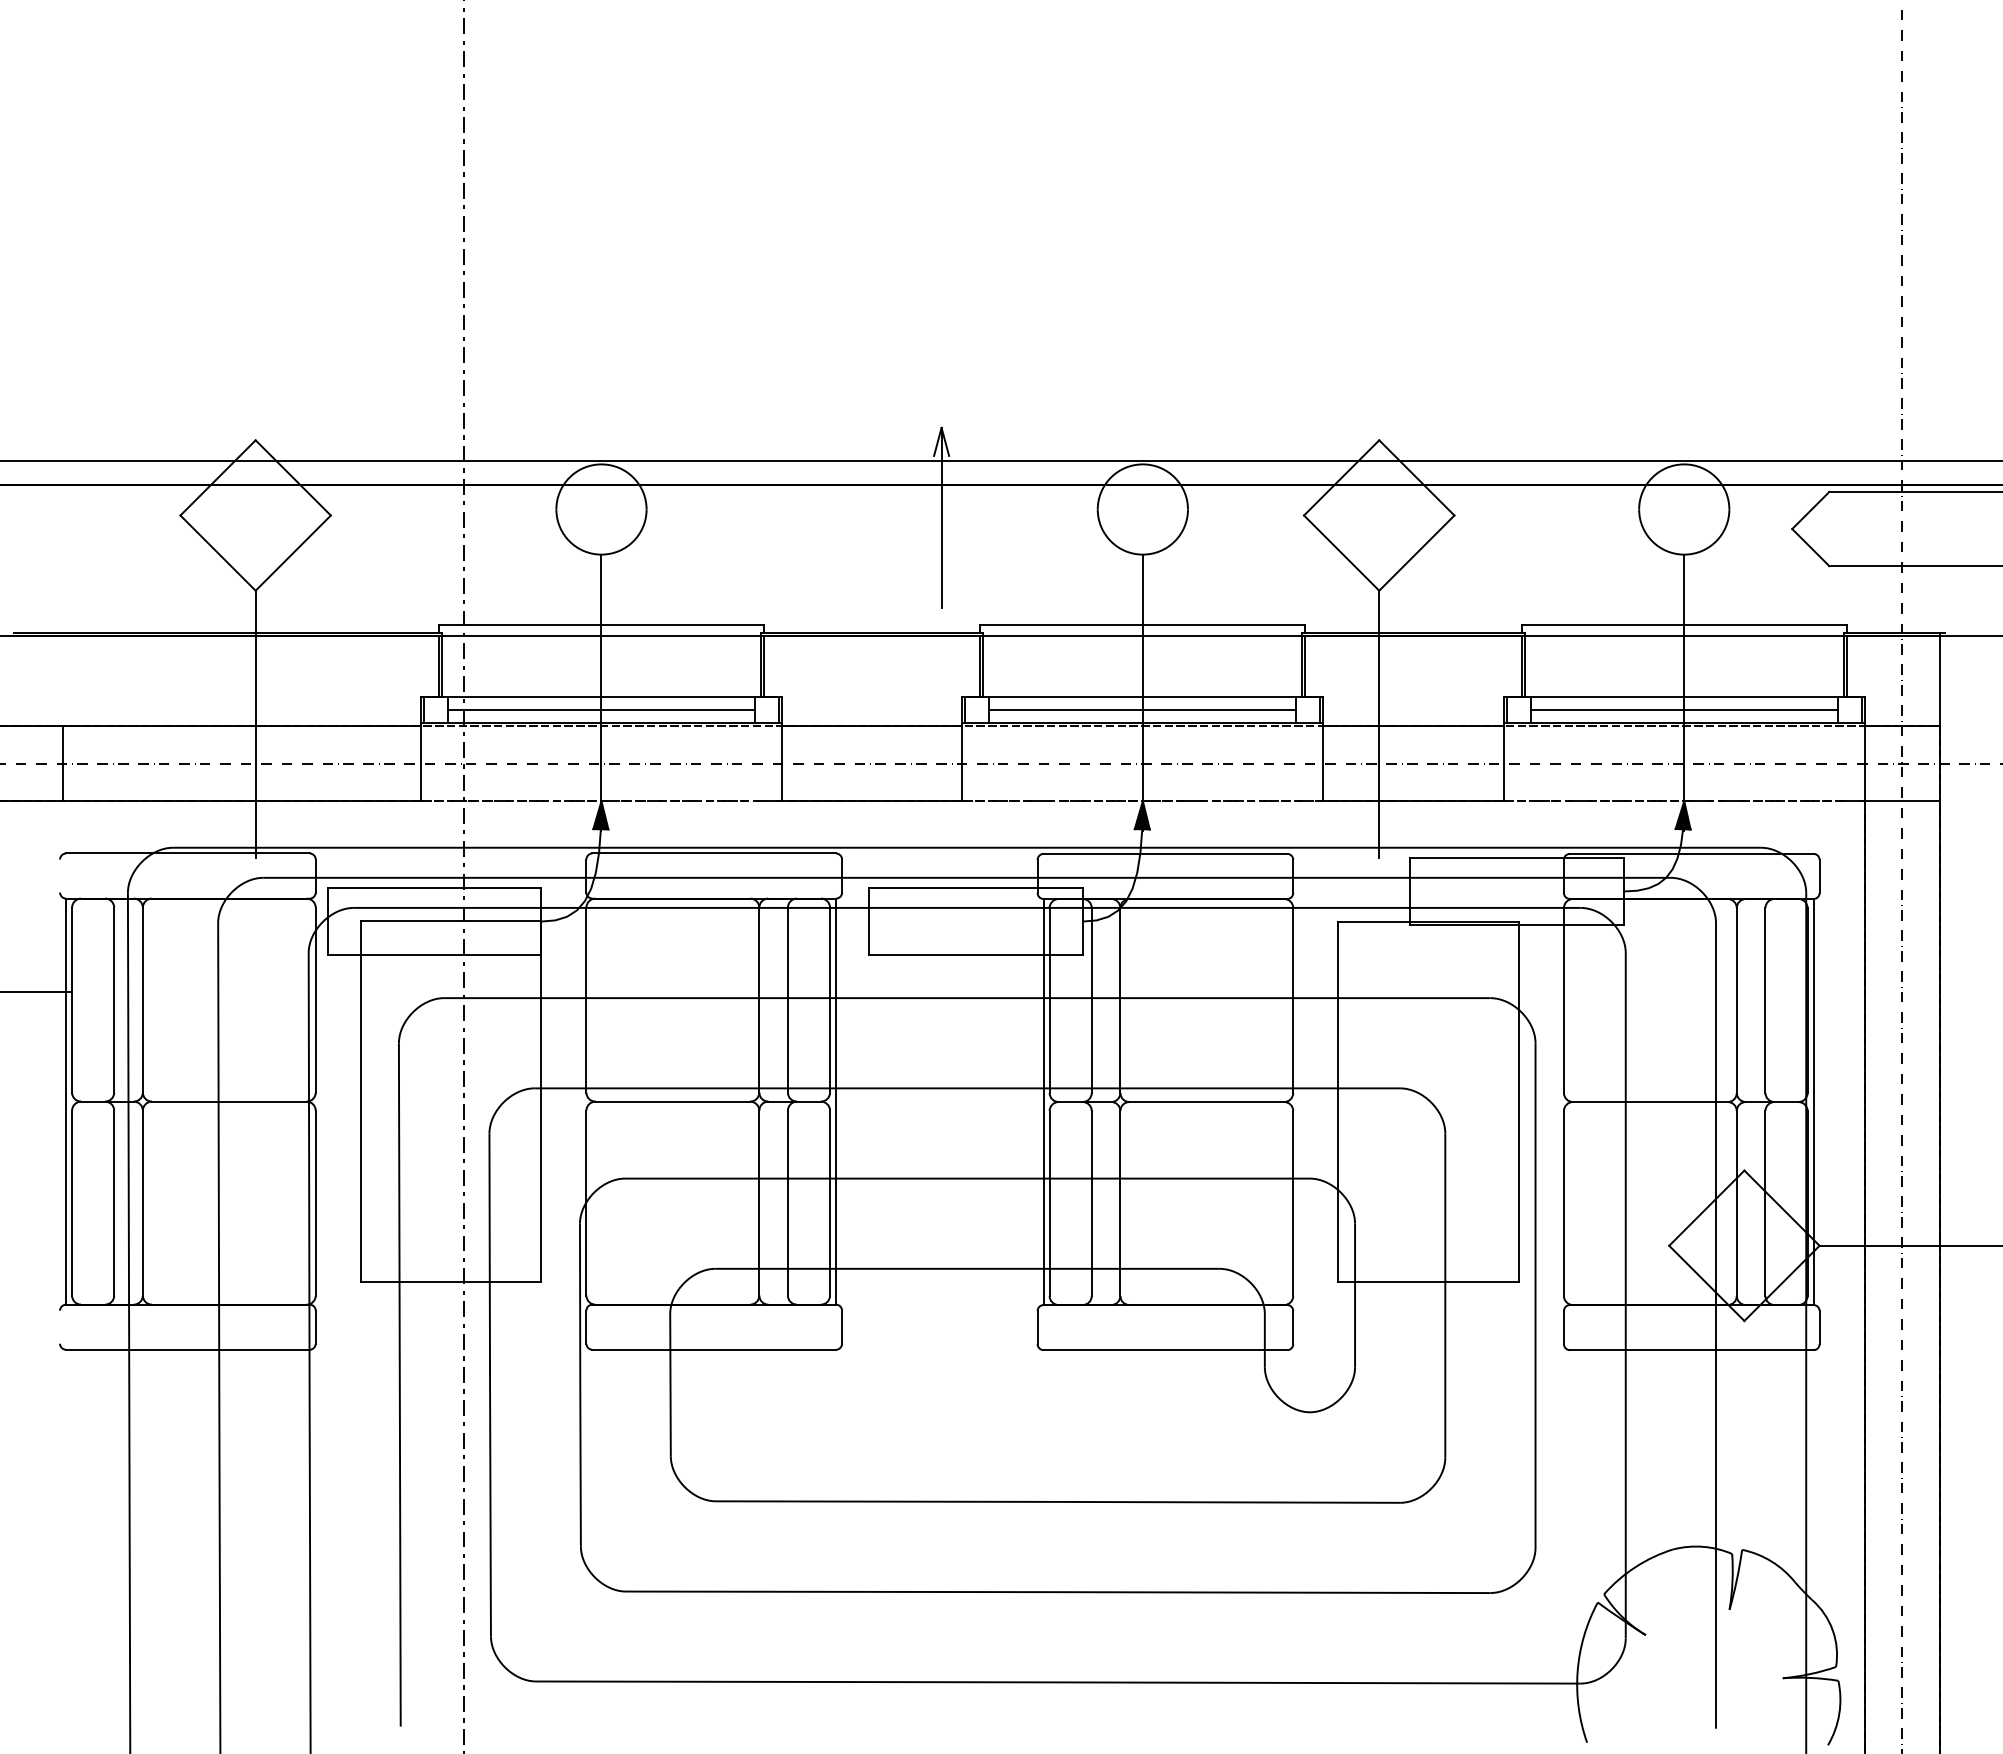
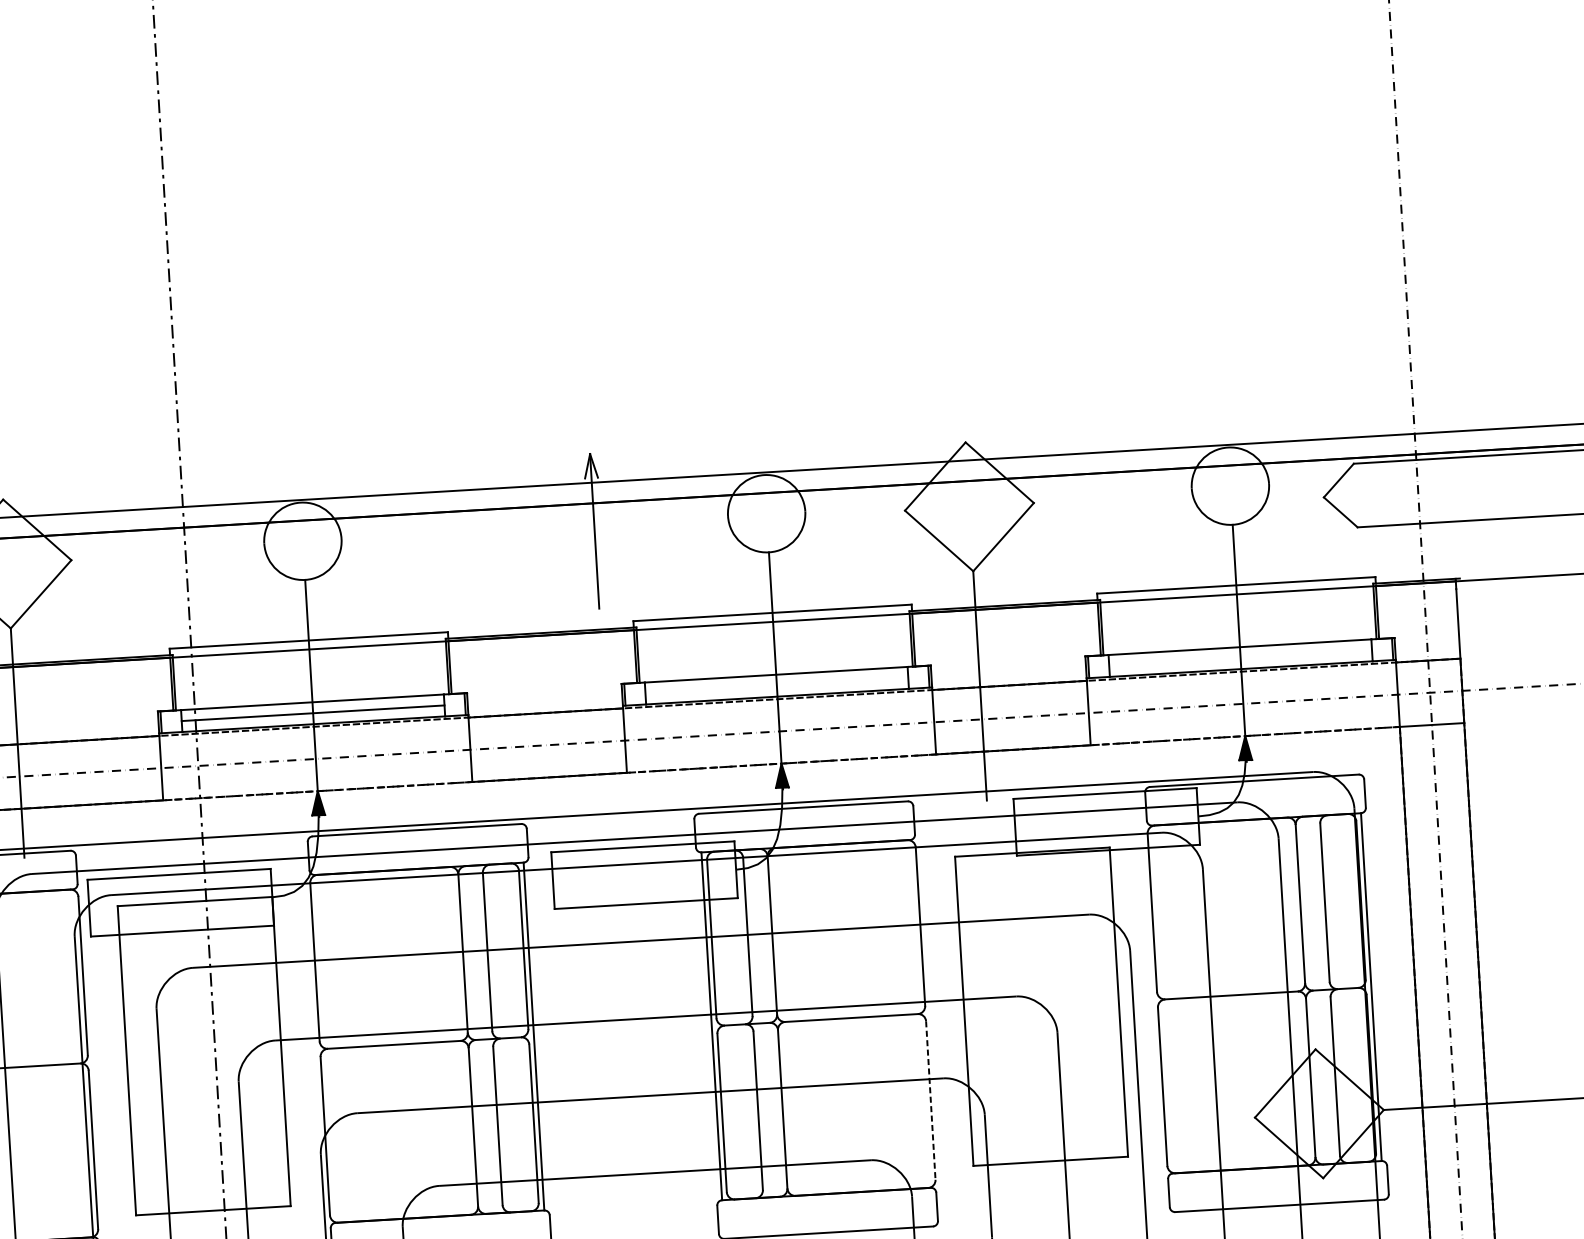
line: (1142, 710) -> (776, 685), removed
line: (1683, 710) -> (1239, 658), removed
line: (1293, 1204) -> (931, 1101), solid -> dashed

